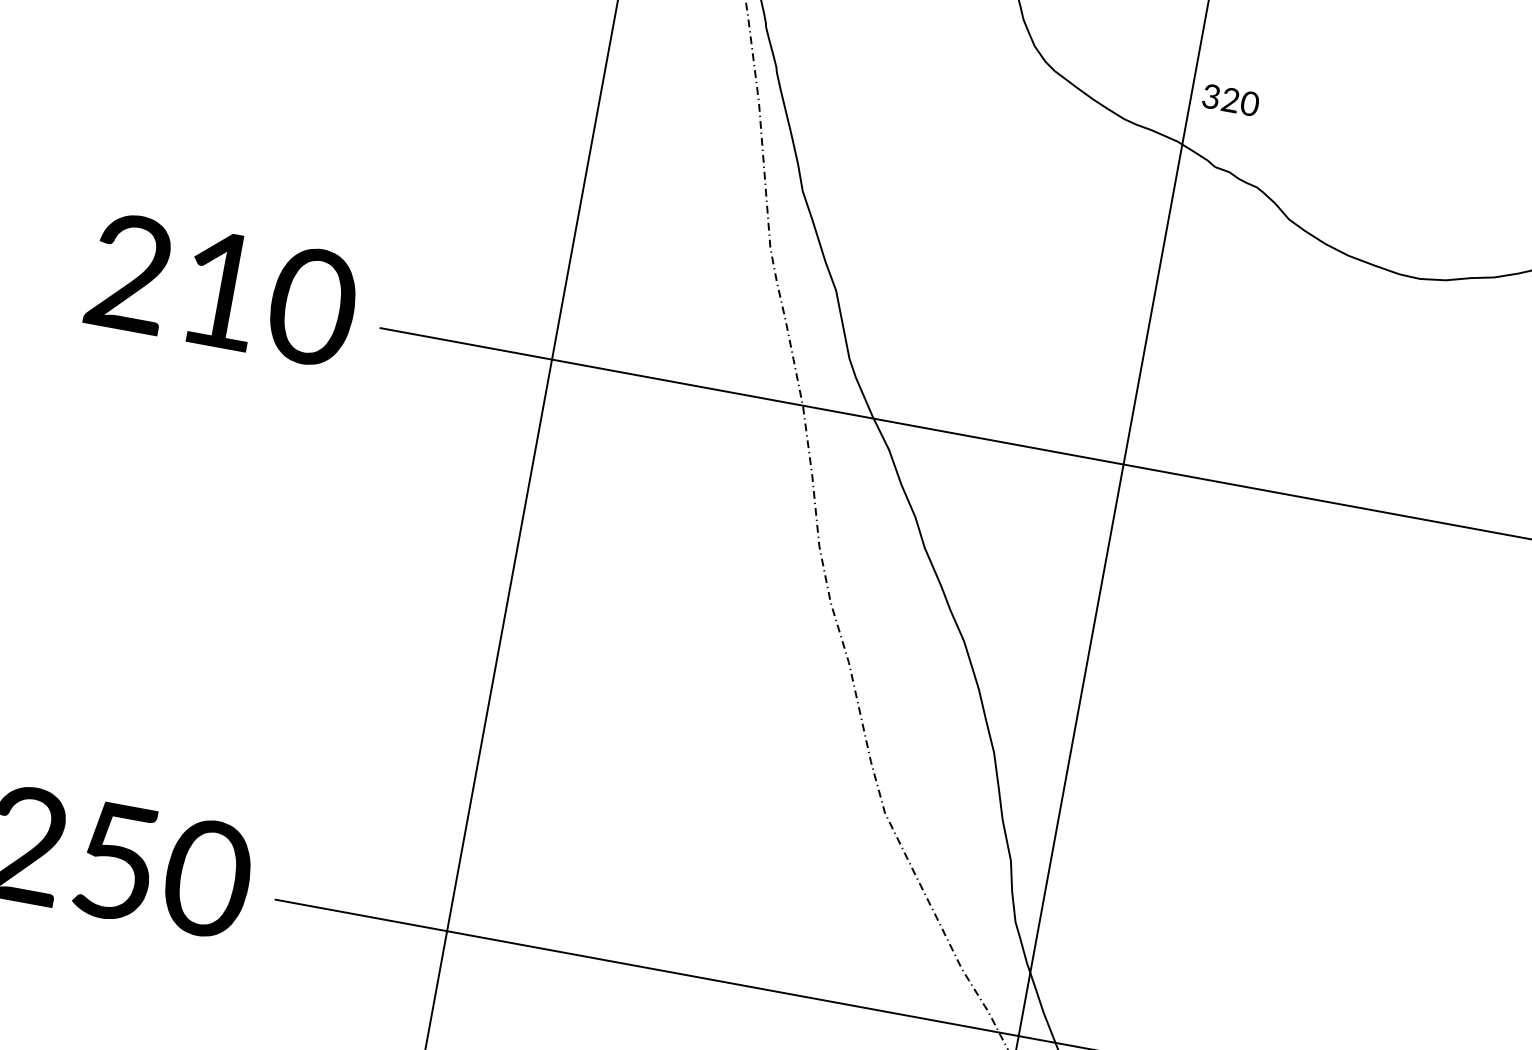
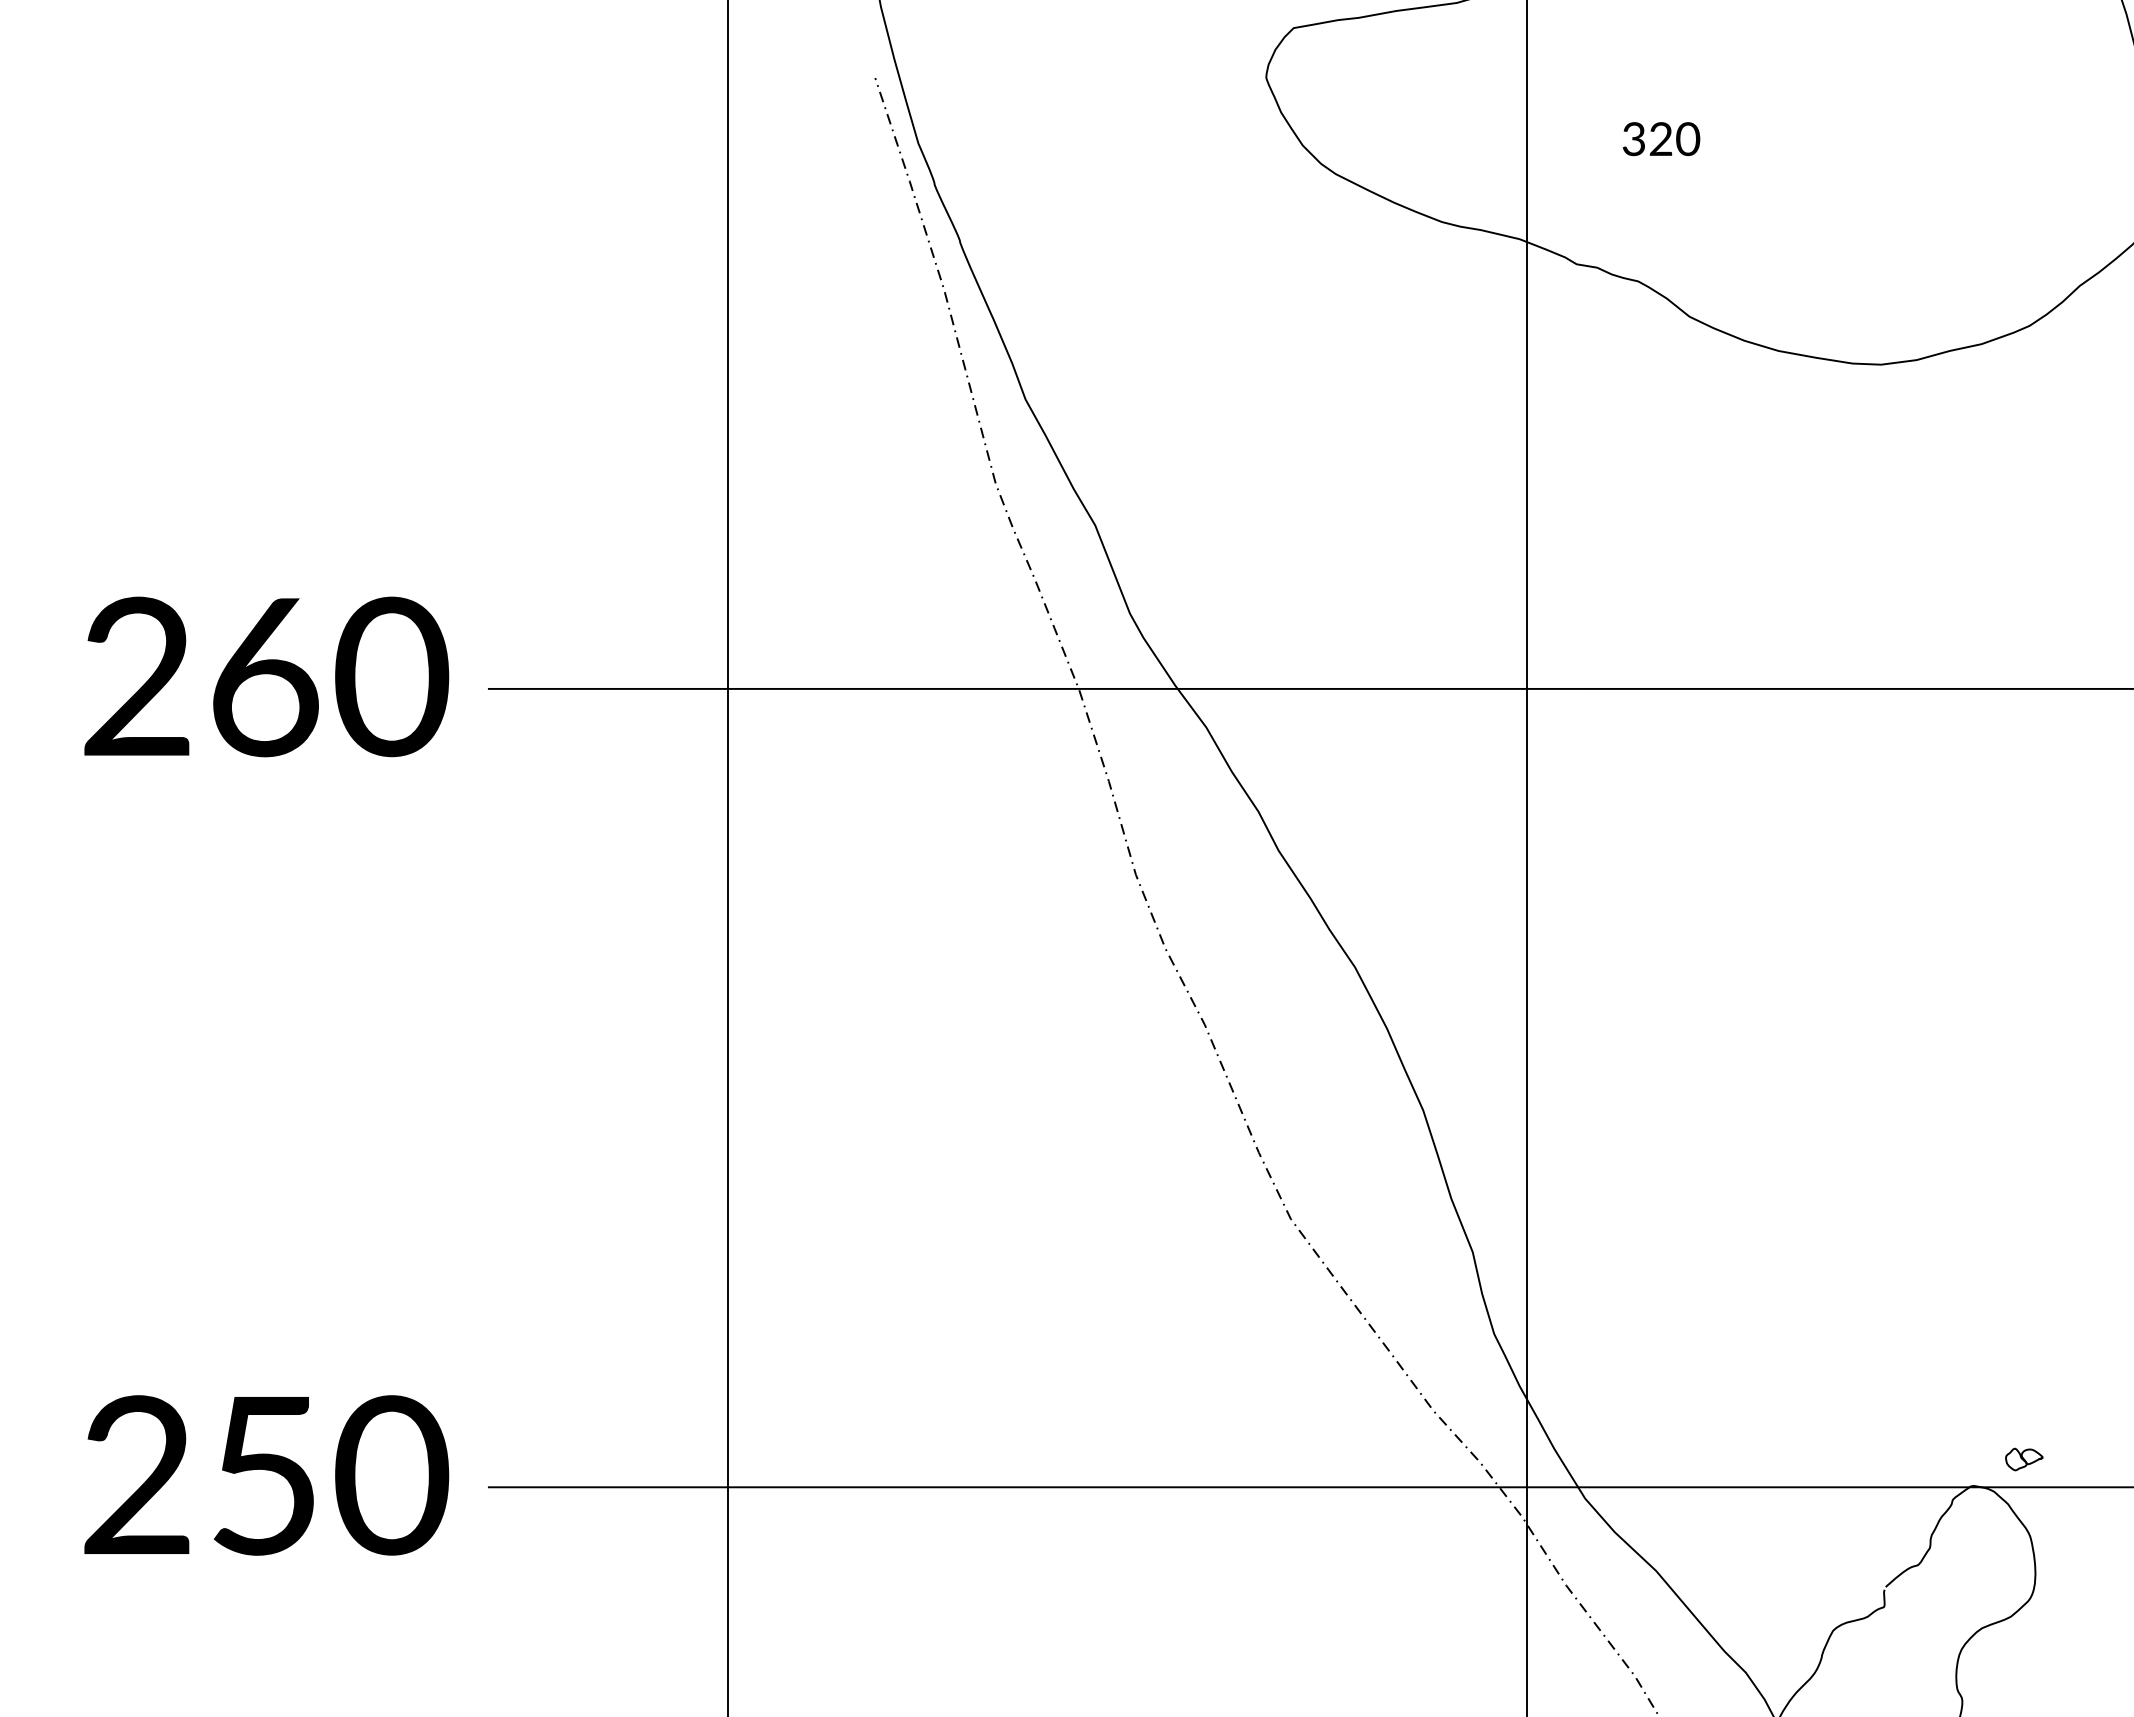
text: (1230, 100) -> (1661, 139), moved
text: (222, 290) -> (265, 677), 210 -> 260

